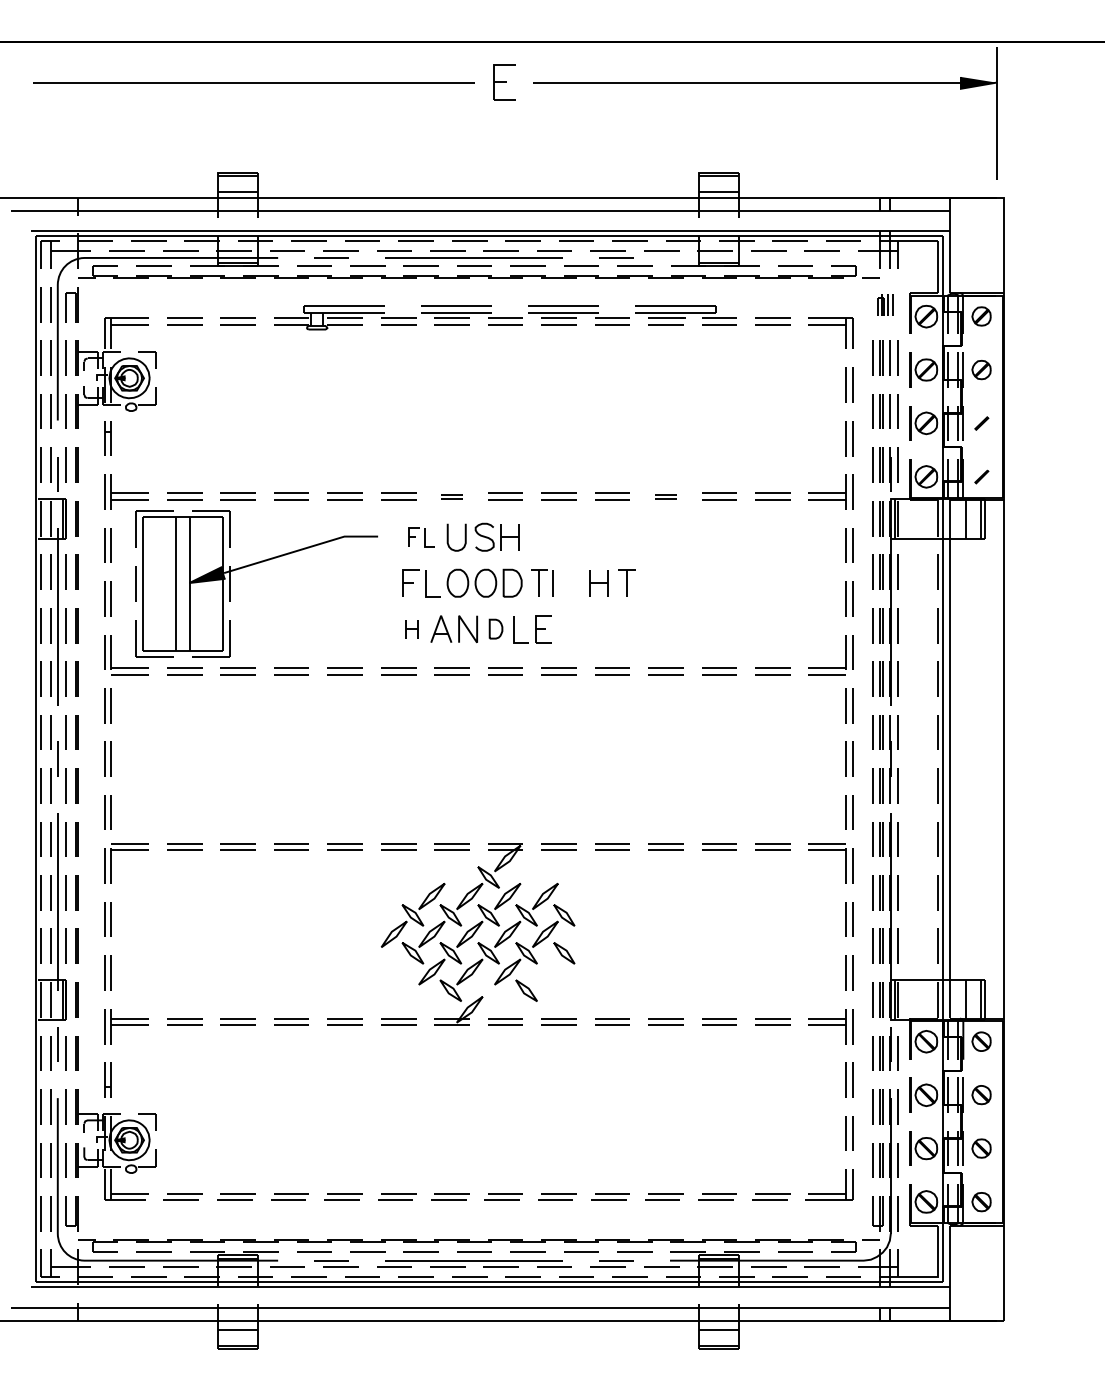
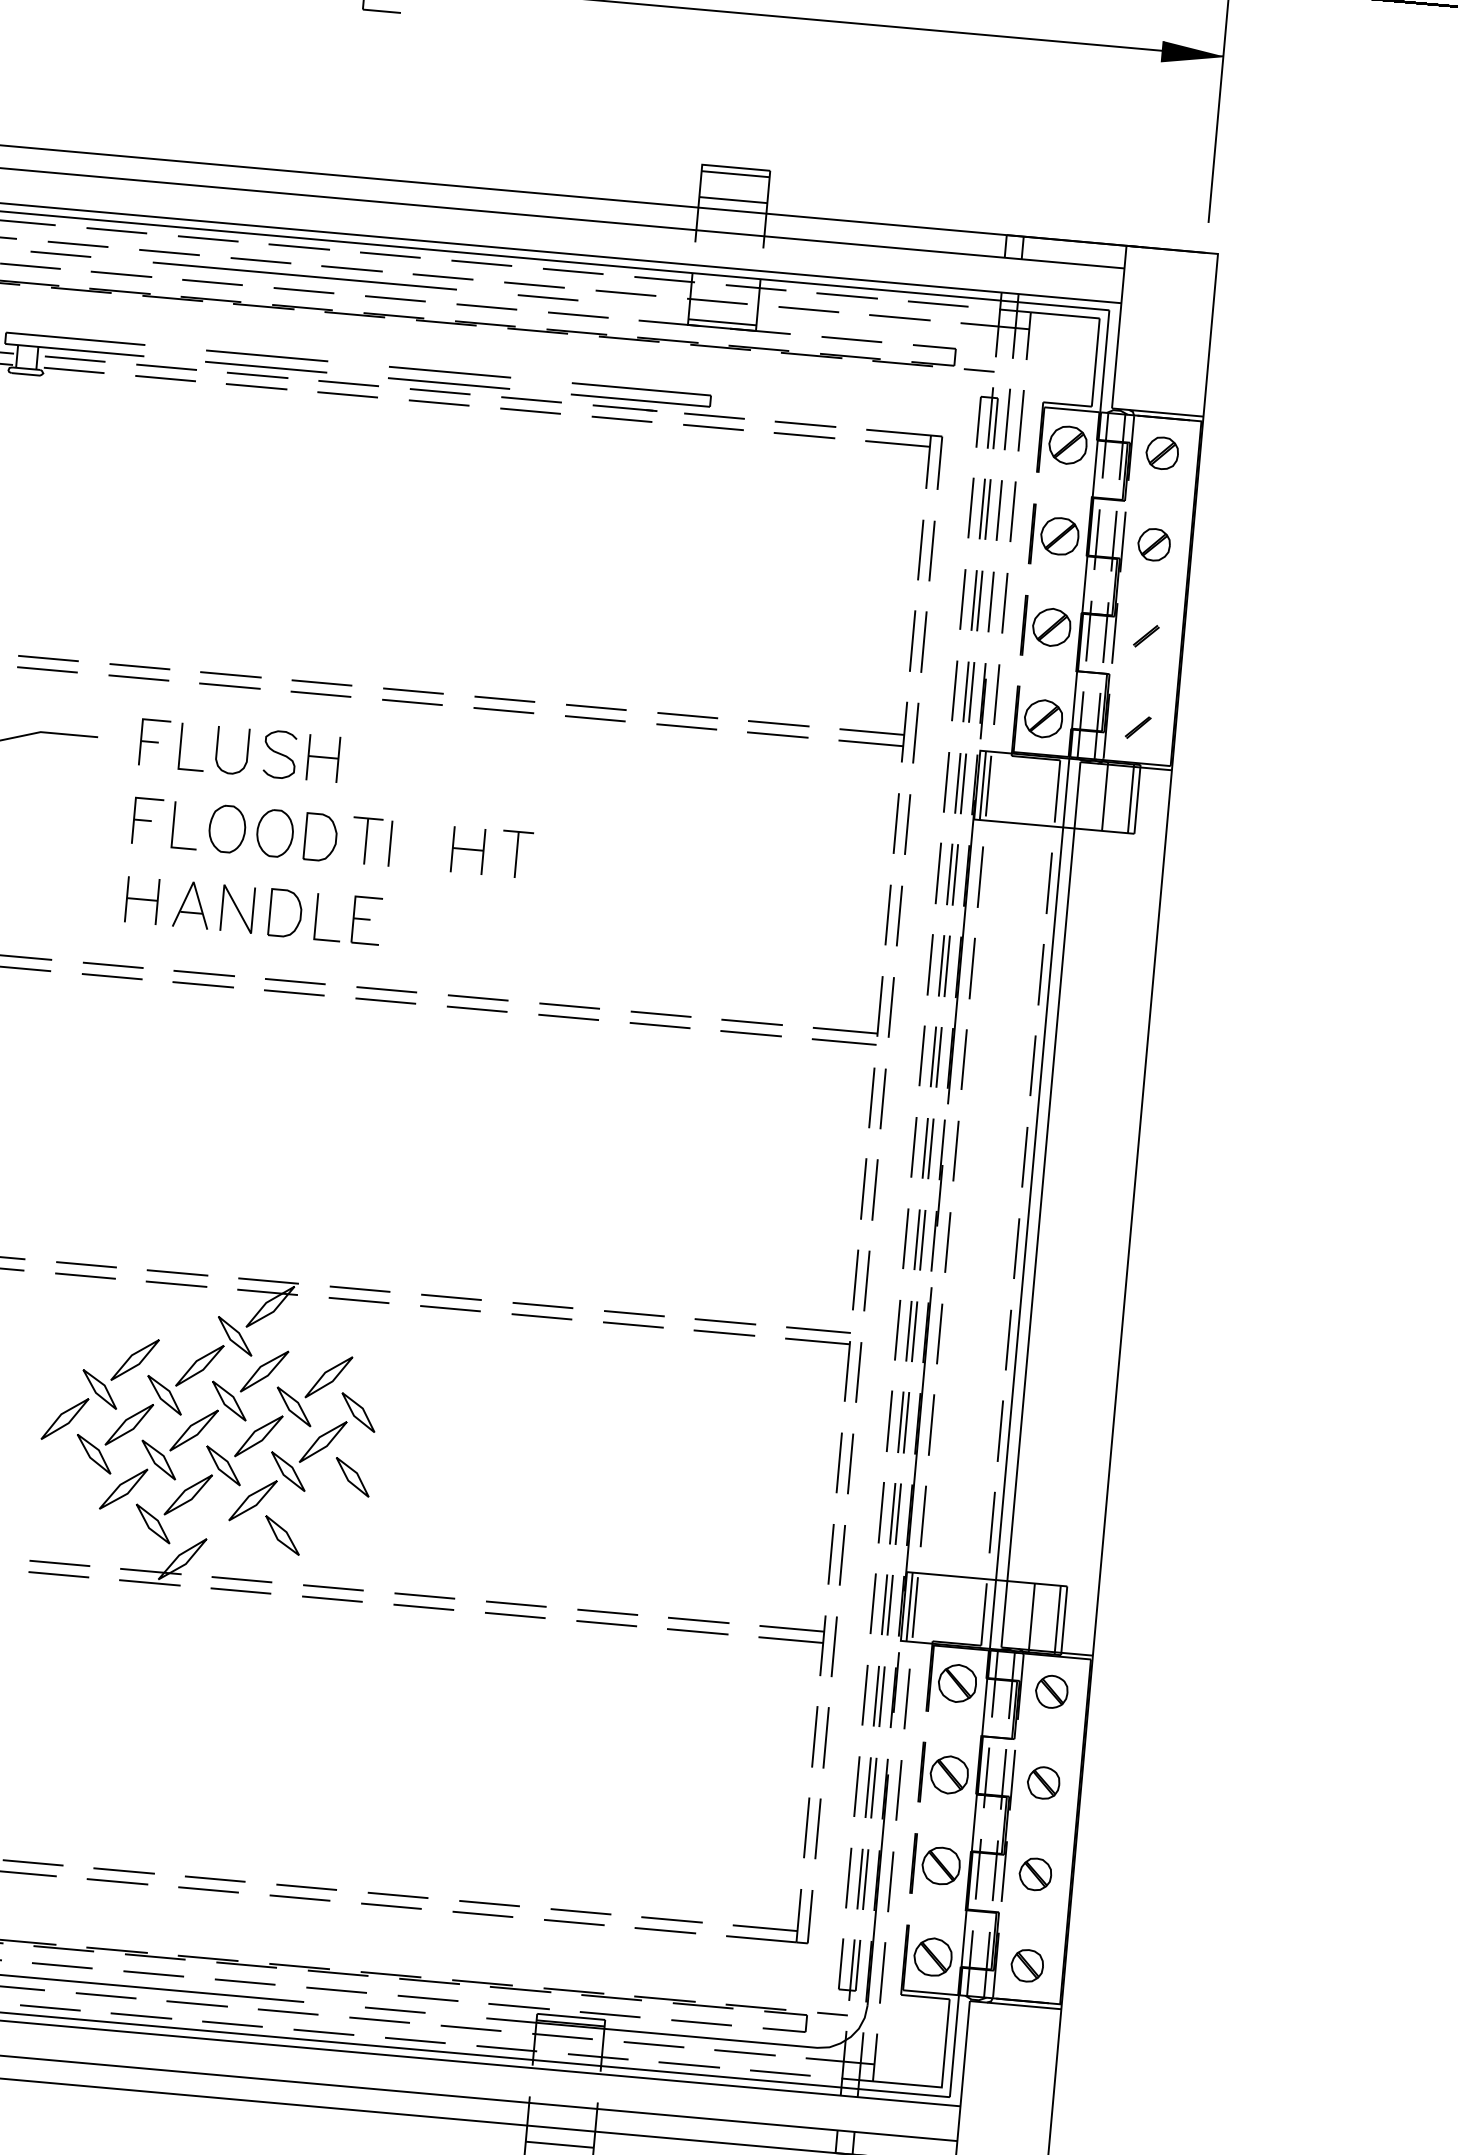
part: (885, 304) -> (1000, 418), size x1.67
part: (451, 496) -> (229, 679), size x1.67
part: (665, 496) -> (595, 712), size x1.67
part: (421, 537) -> (172, 745), size x1.43
part: (495, 628) -> (284, 912), size x1.43
part: (411, 629) -> (140, 901), size x1.43

